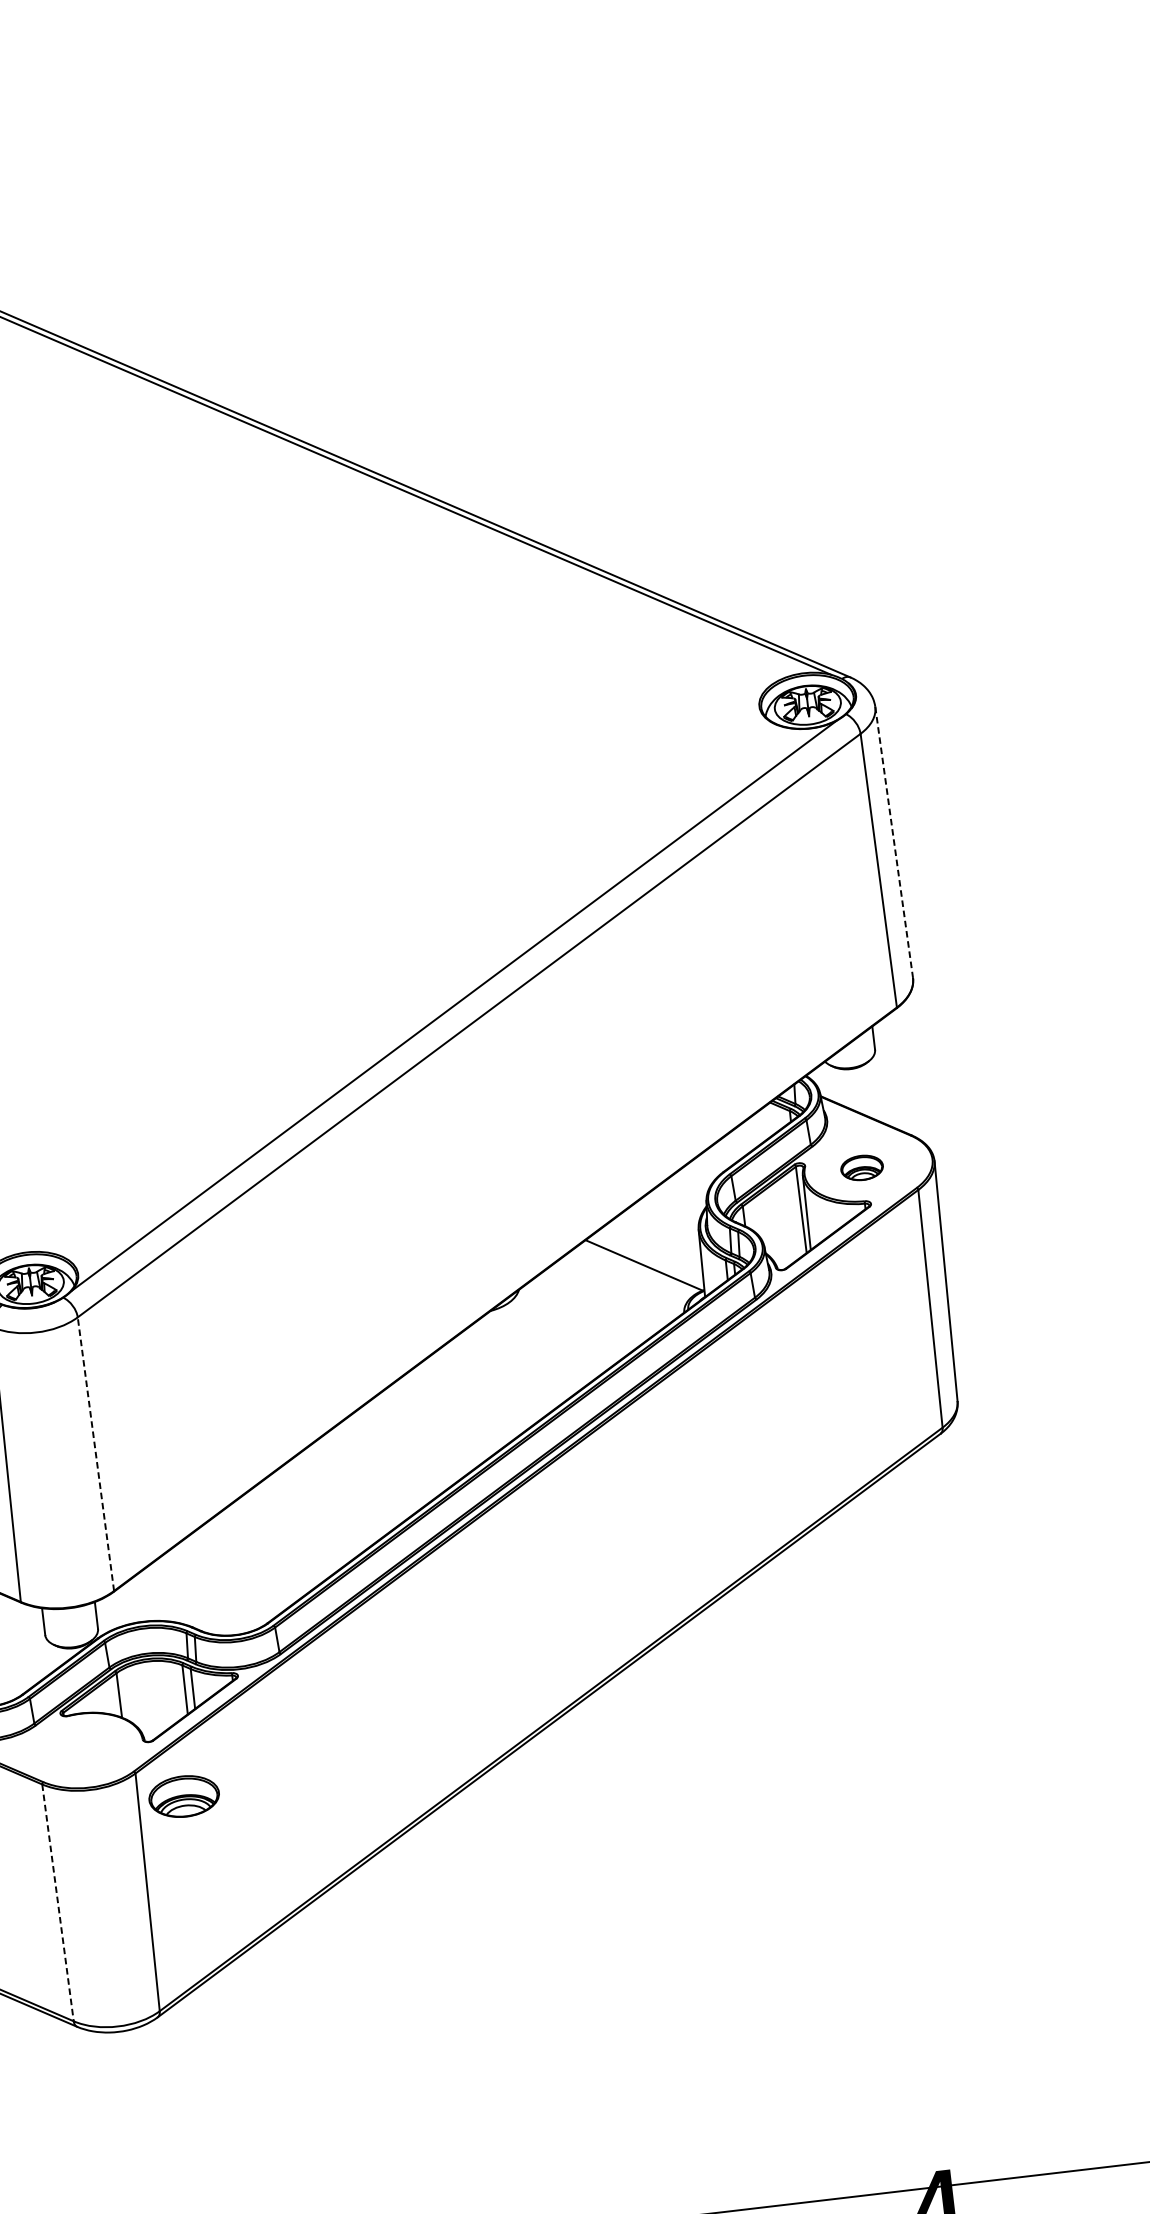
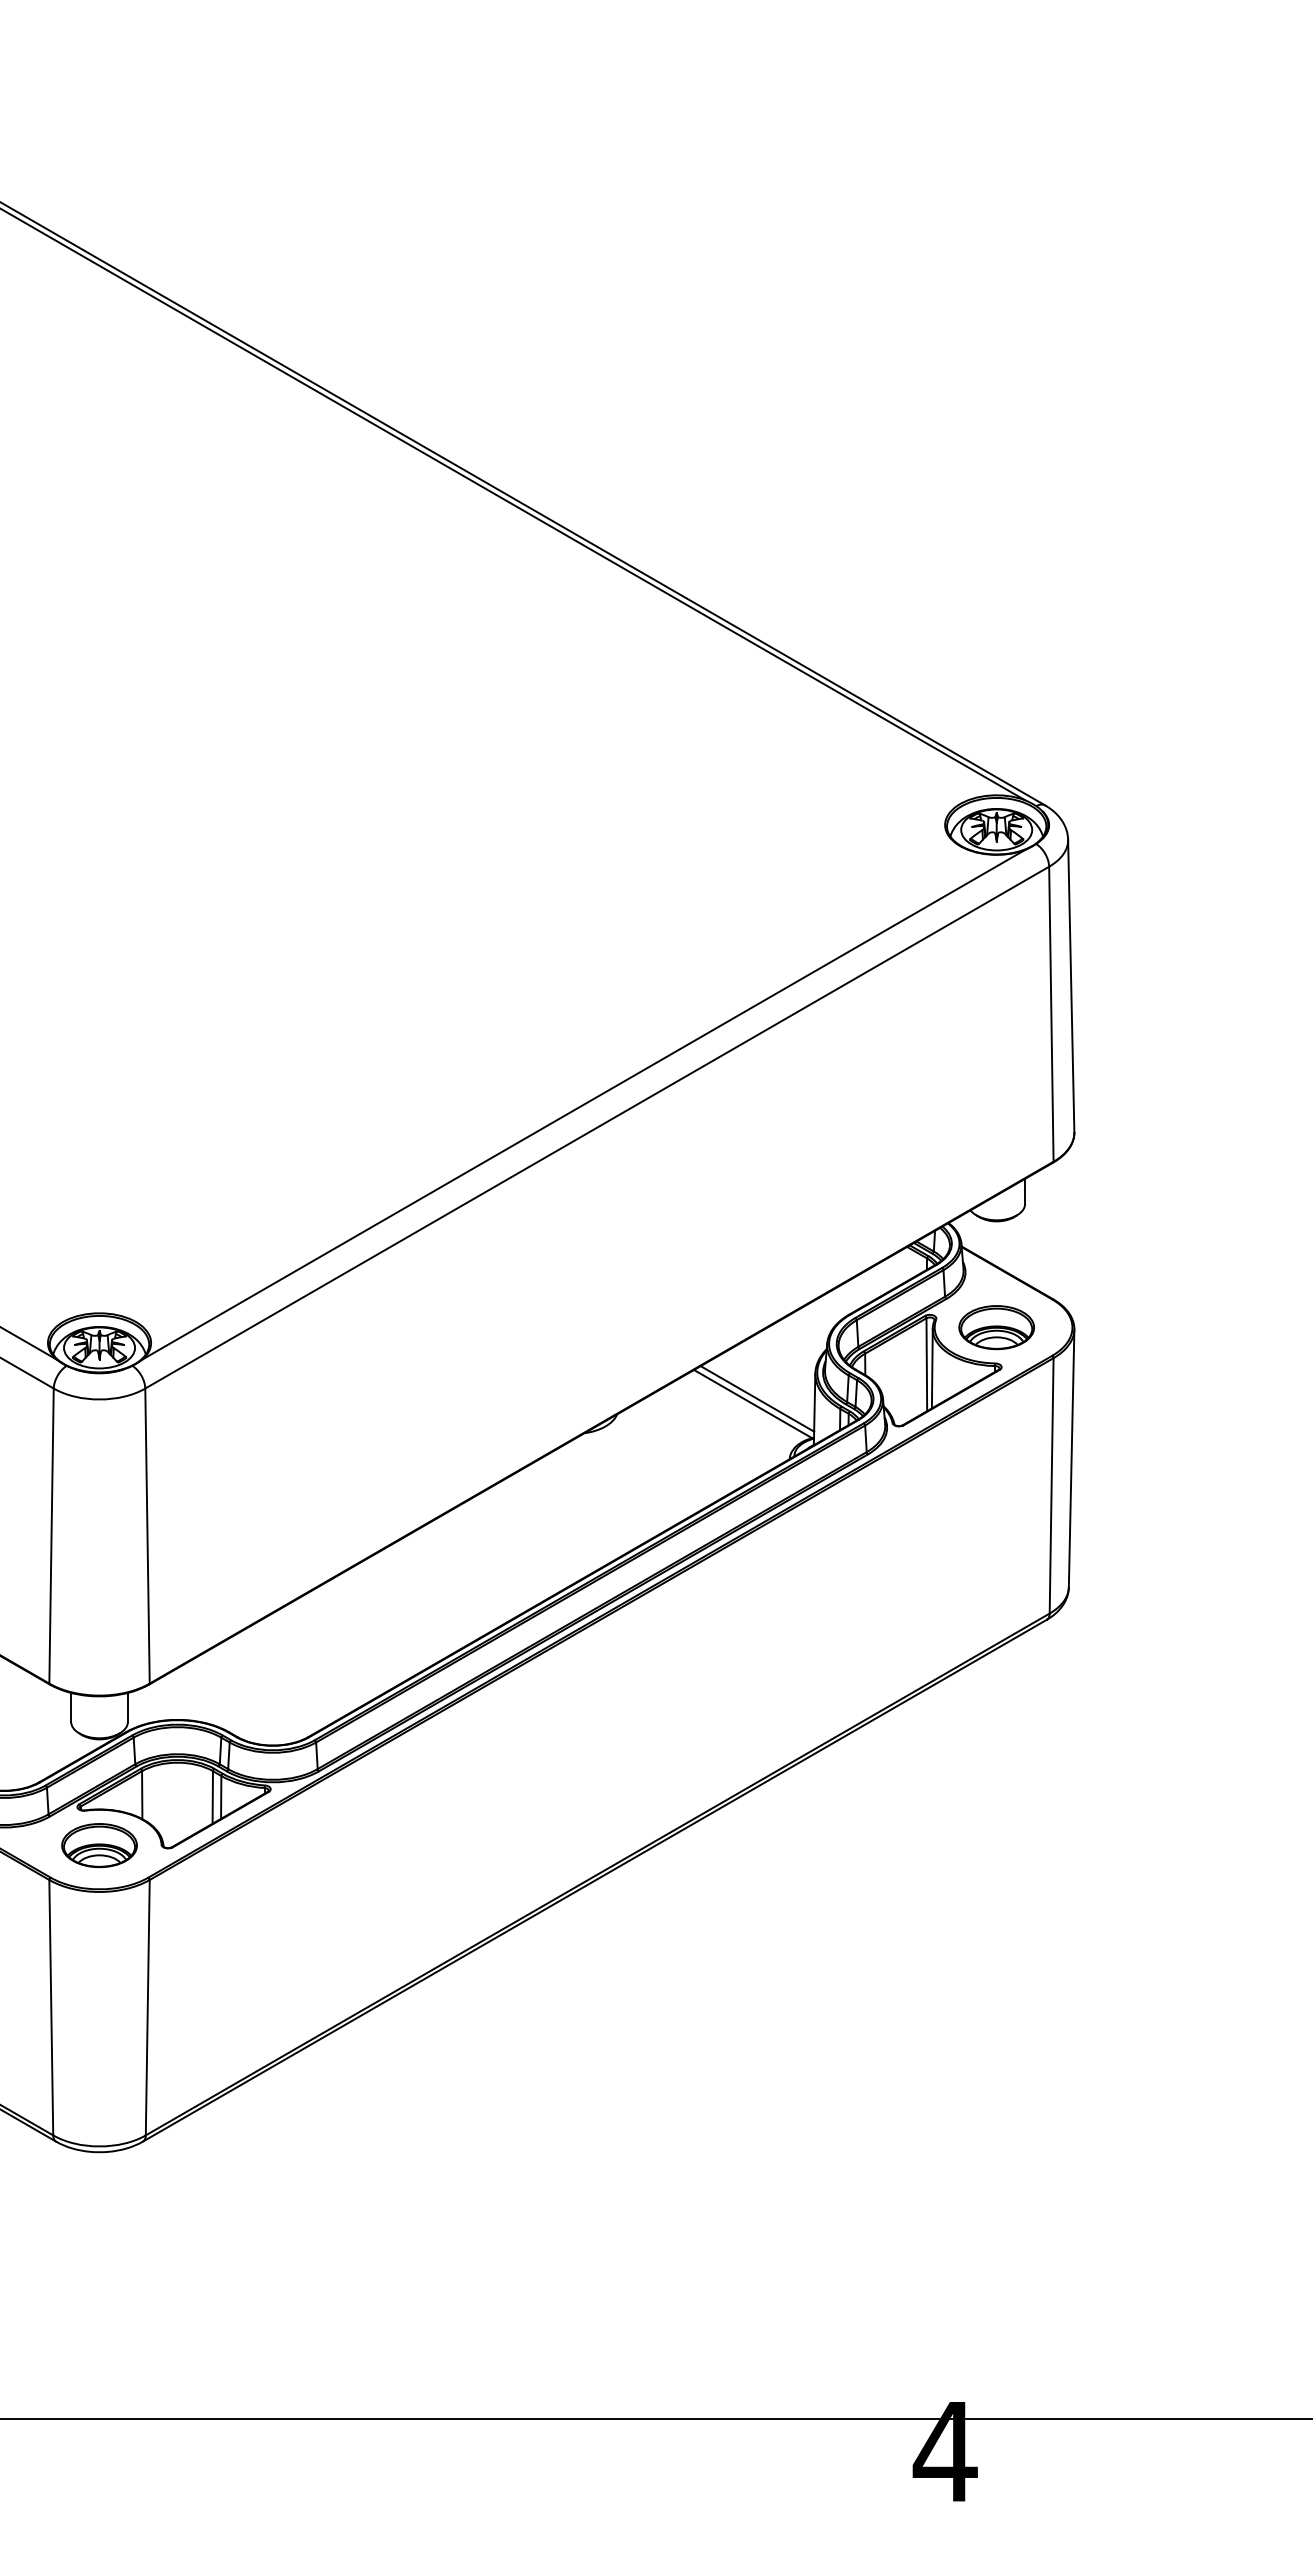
line: (894, 842) -> (1071, 986), dashed -> solid
part: (861, 1167) -> (996, 1327), size x1.67
line: (647, 1259) -> (757, 1398), added
line: (95, 1454) -> (147, 1536), dashed -> solid
part: (184, 1796) -> (99, 1845), moved
line: (58, 1902) -> (51, 2007), dashed -> solid

